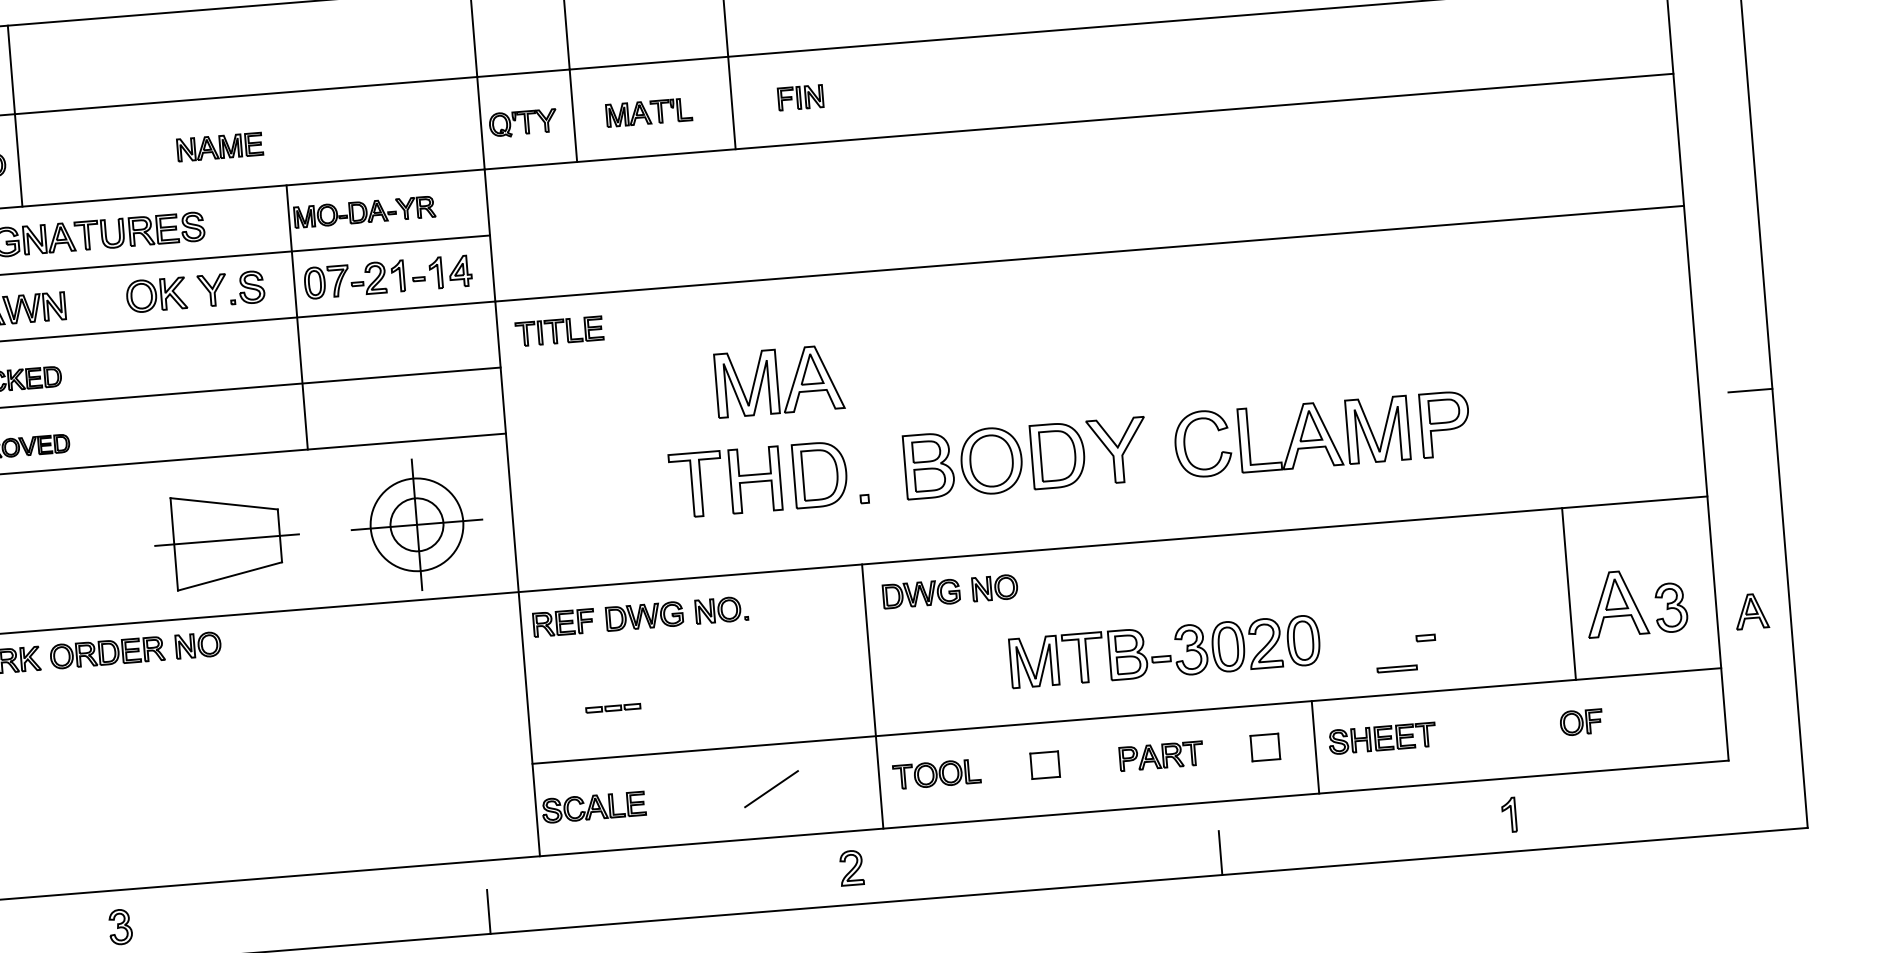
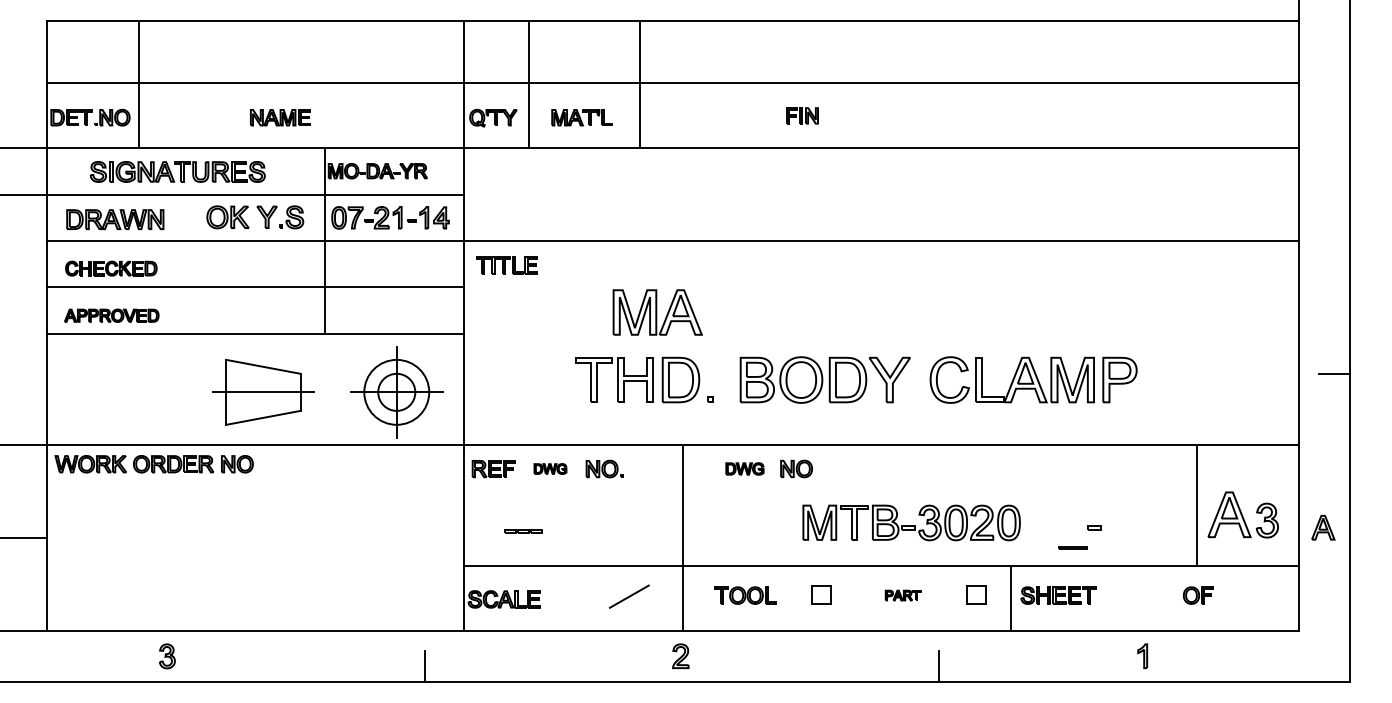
part: (800, 97) -> (802, 115), moved
part: (920, 593) -> (744, 468), size x0.7
part: (644, 615) -> (550, 468), size x0.6
line: (873, 696) -> (683, 537), moved
part: (1160, 756) -> (902, 595), size x0.6

